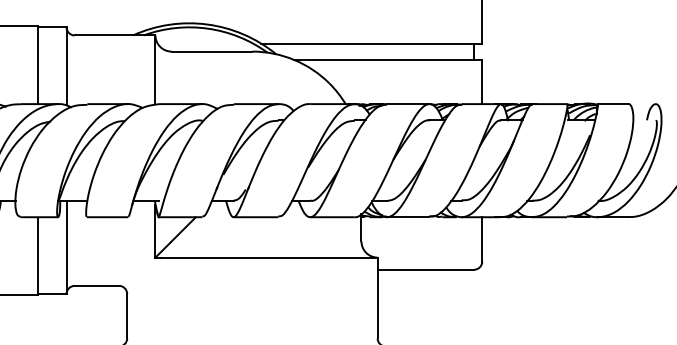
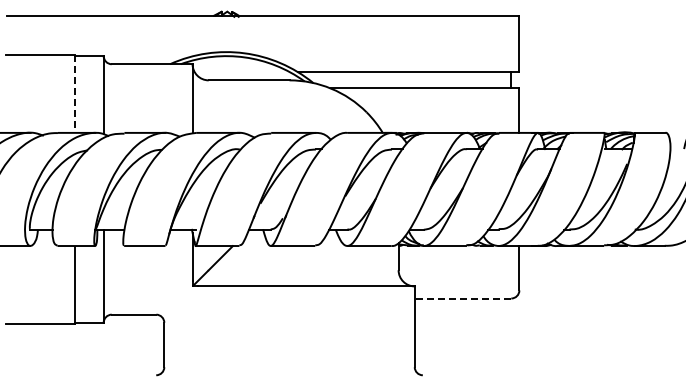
line: (38, 64) -> (75, 93), solid -> dashed
line: (425, 269) -> (462, 298), solid -> dashed

